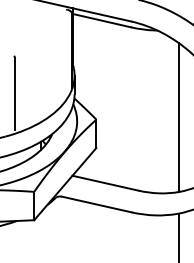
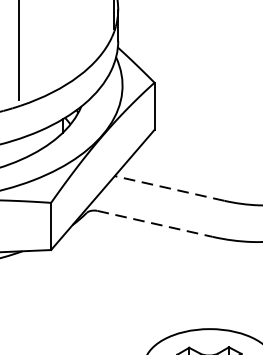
line: (105, 183) -> (169, 188), solid -> dashed
line: (97, 204) -> (156, 223), solid -> dashed

